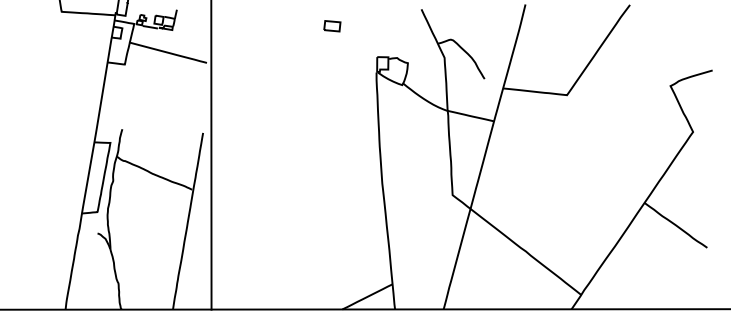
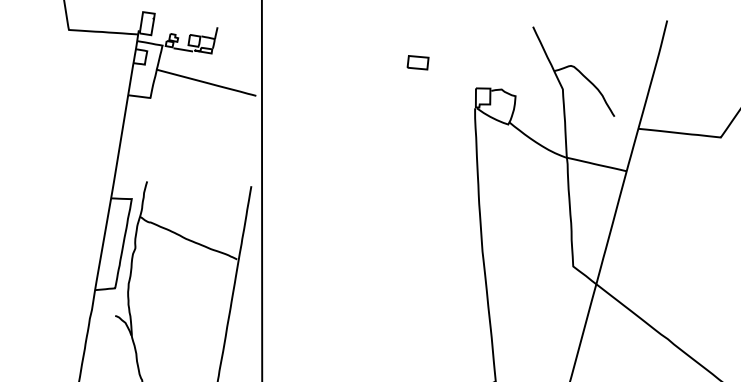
part: (332, 26) -> (418, 63), moved

